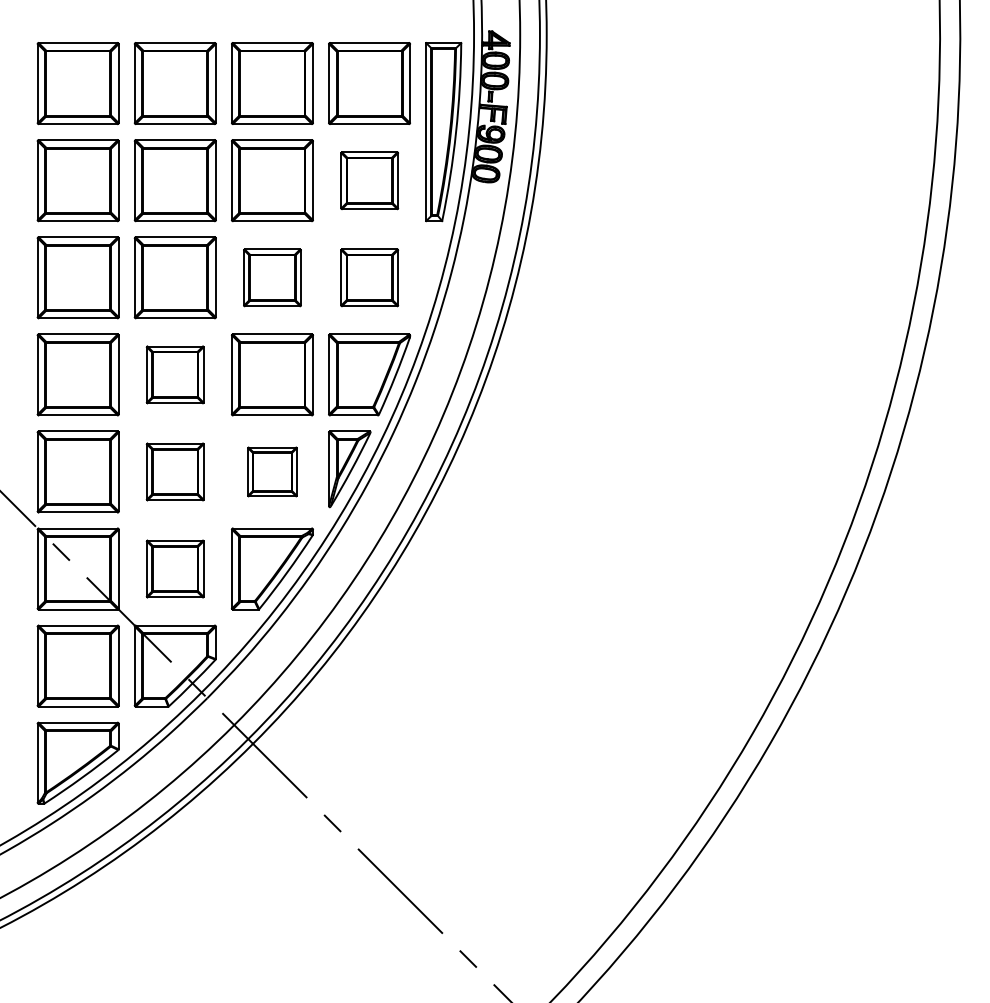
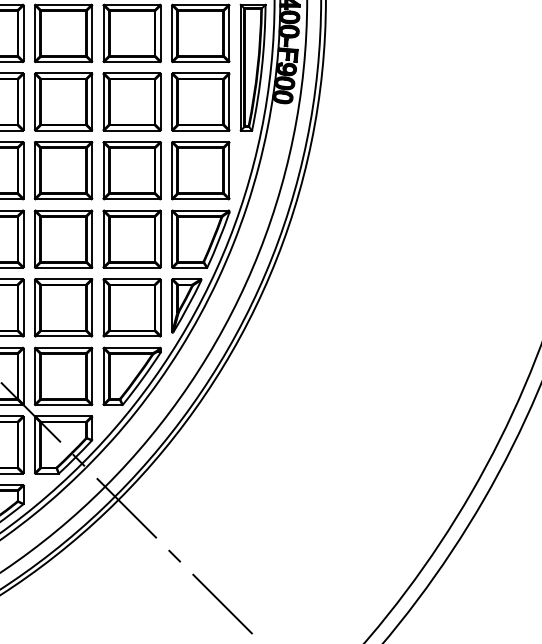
part: (369, 180) -> (200, 101), size x1.43
part: (272, 277) -> (132, 170), size x1.43
part: (369, 277) -> (200, 170), size x1.43
part: (174, 374) -> (62, 239), size x1.43
part: (174, 471) -> (62, 307), size x1.43
part: (272, 471) -> (132, 307), size x1.67
part: (174, 568) -> (62, 376), size x1.43

